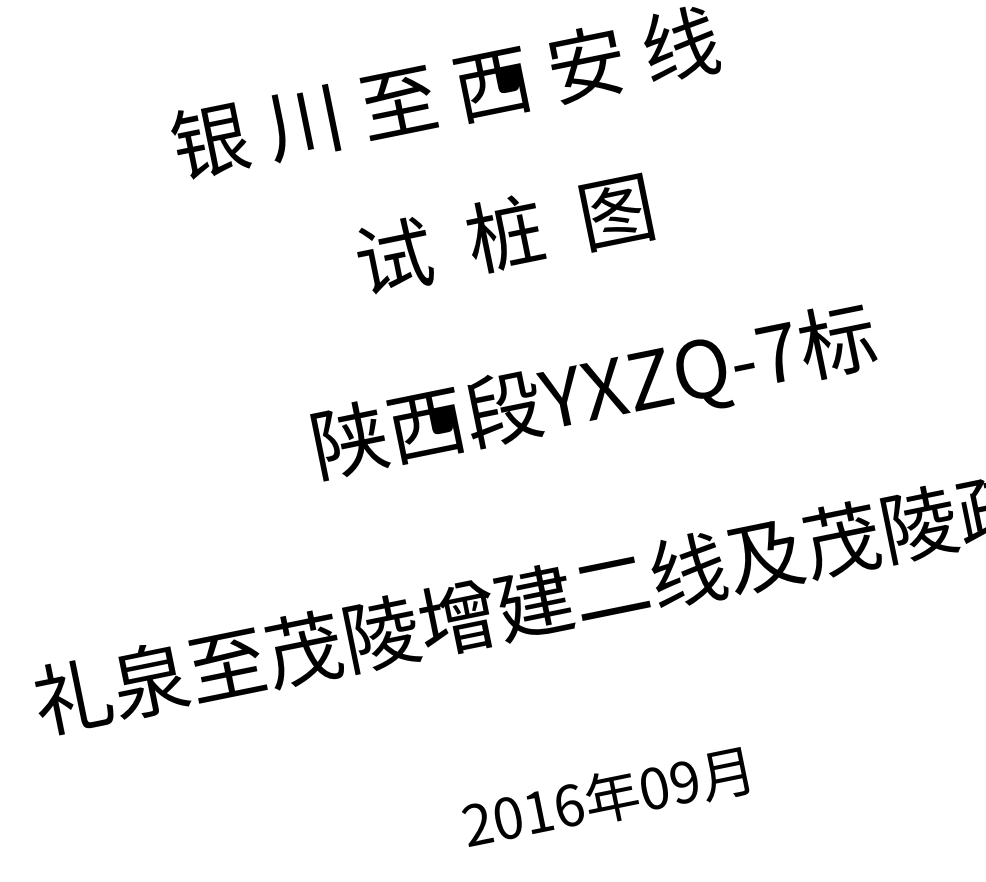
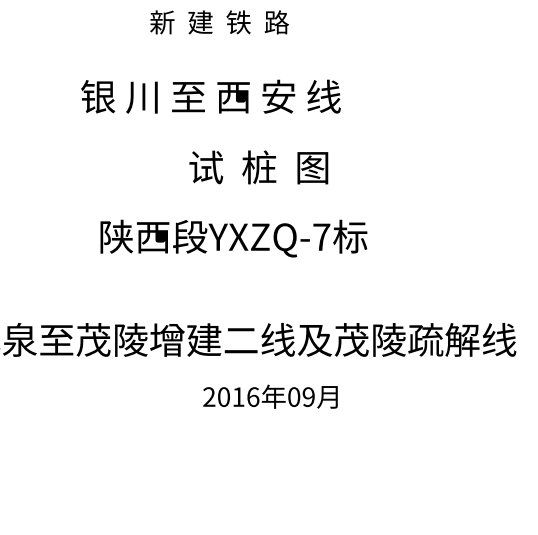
text: (503, 234) -> (258, 167), moved
text: (594, 393) -> (233, 238), moved
text: (604, 797) -> (270, 396), moved

